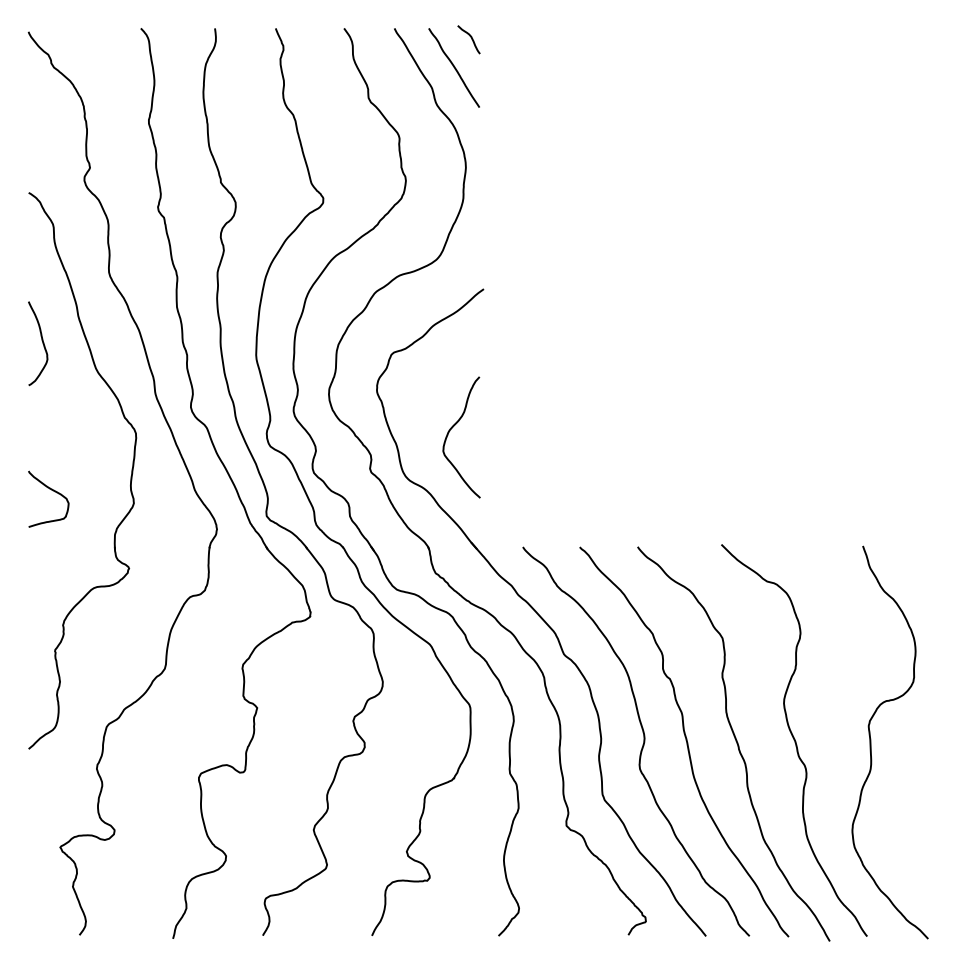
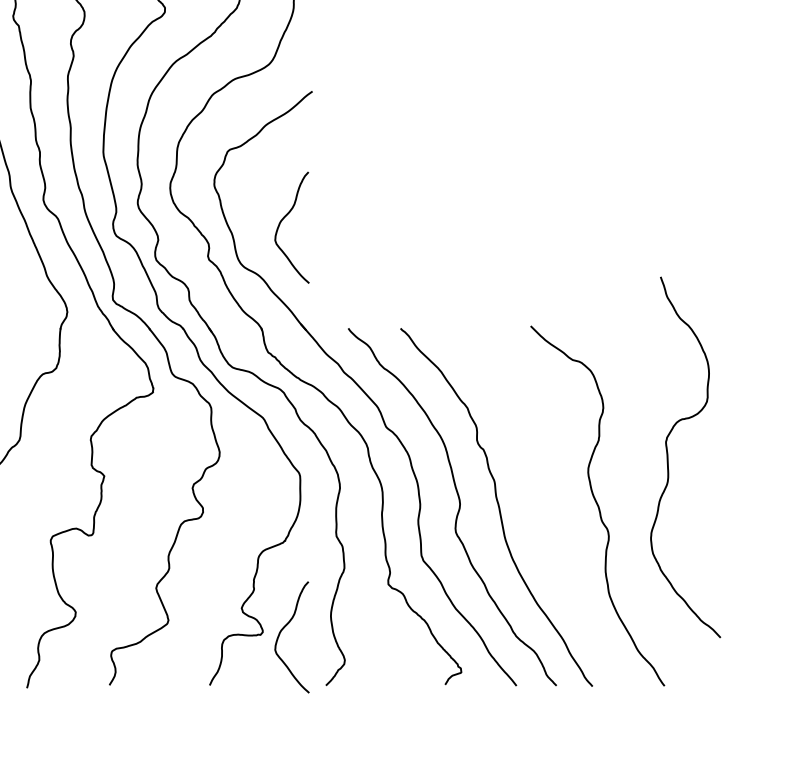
curve: (735, 741) -> (543, 506), removed
curve: (871, 742) -> (668, 457), moved
curve: (450, 877) -> (281, 631), added

